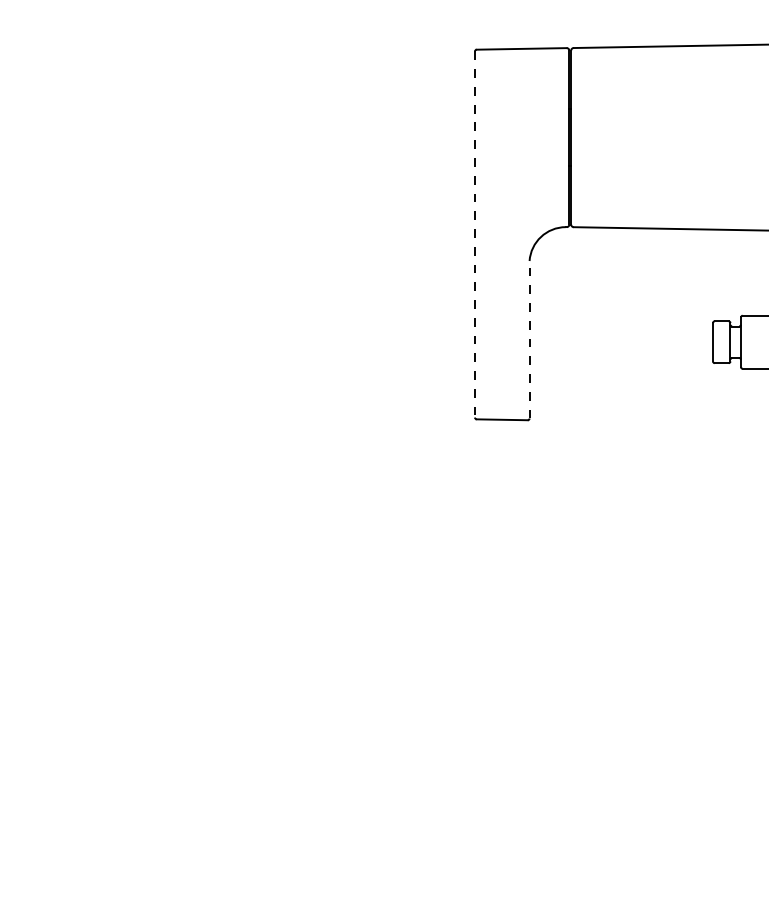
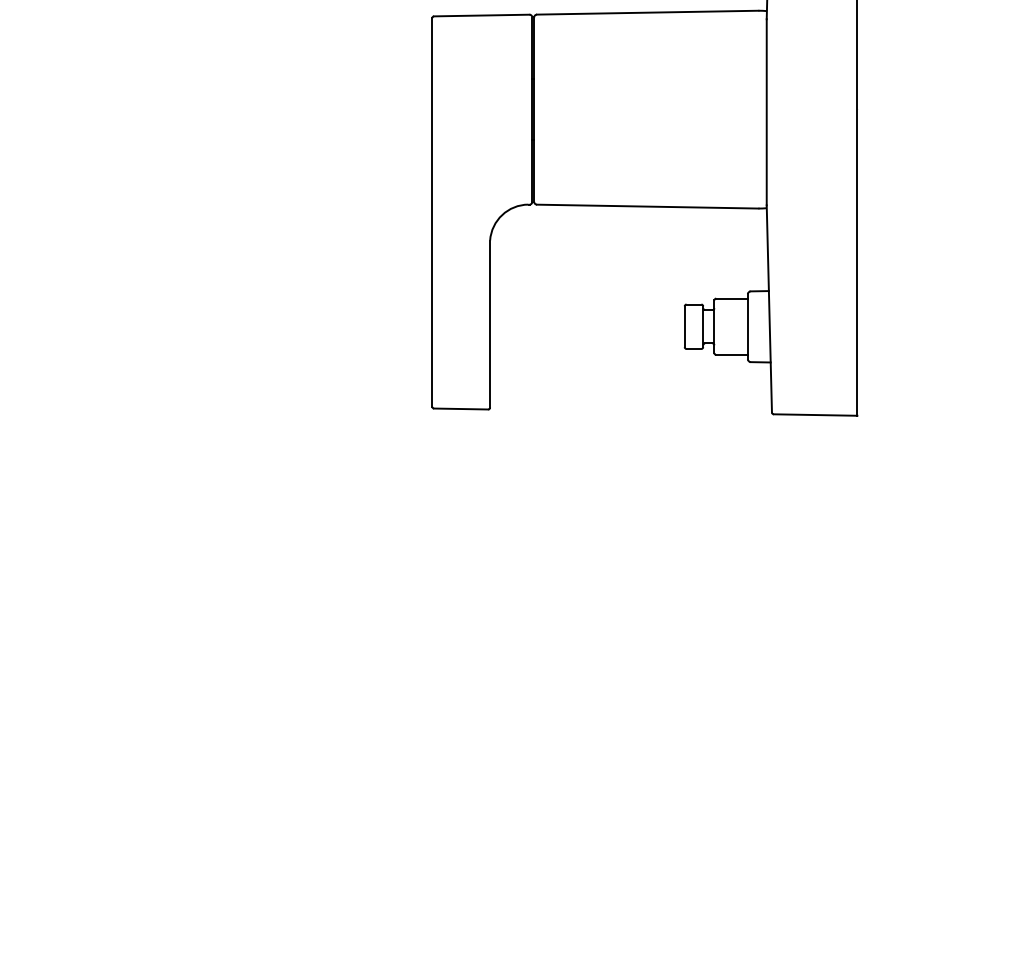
line: (475, 234) -> (432, 212), dashed -> solid
line: (529, 340) -> (490, 324), dashed -> solid

